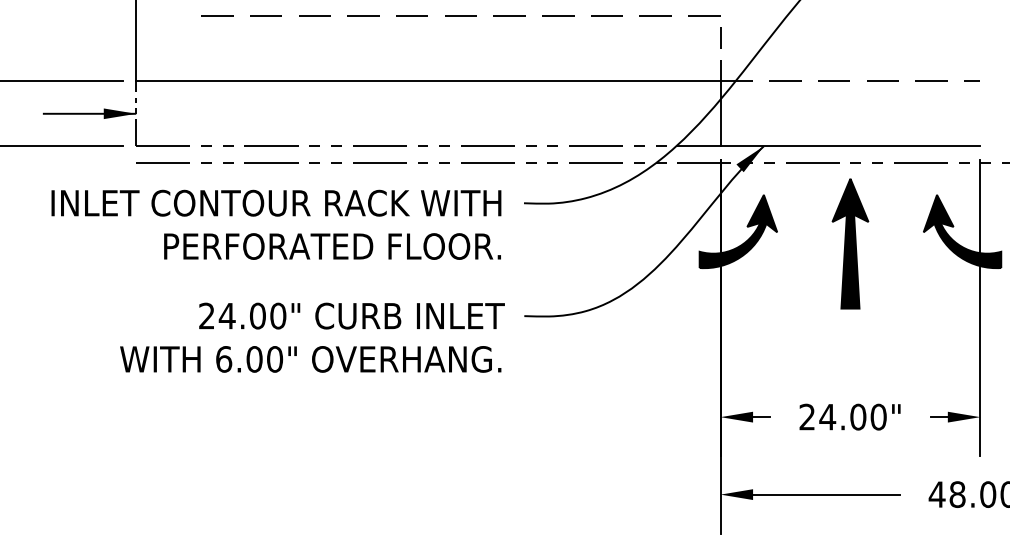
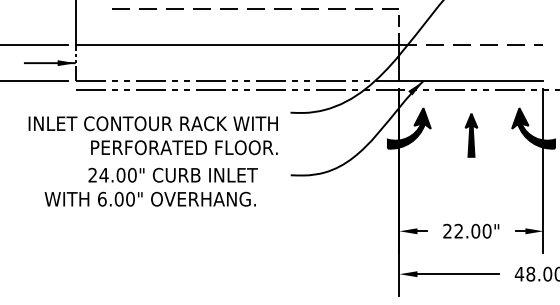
text: (274, 224) -> (152, 135), moved
part: (850, 244) -> (471, 135), size x0.6
text: (311, 336) -> (150, 186), moved
text: (827, 415) -> (458, 230), 24.00" -> 22.00"

